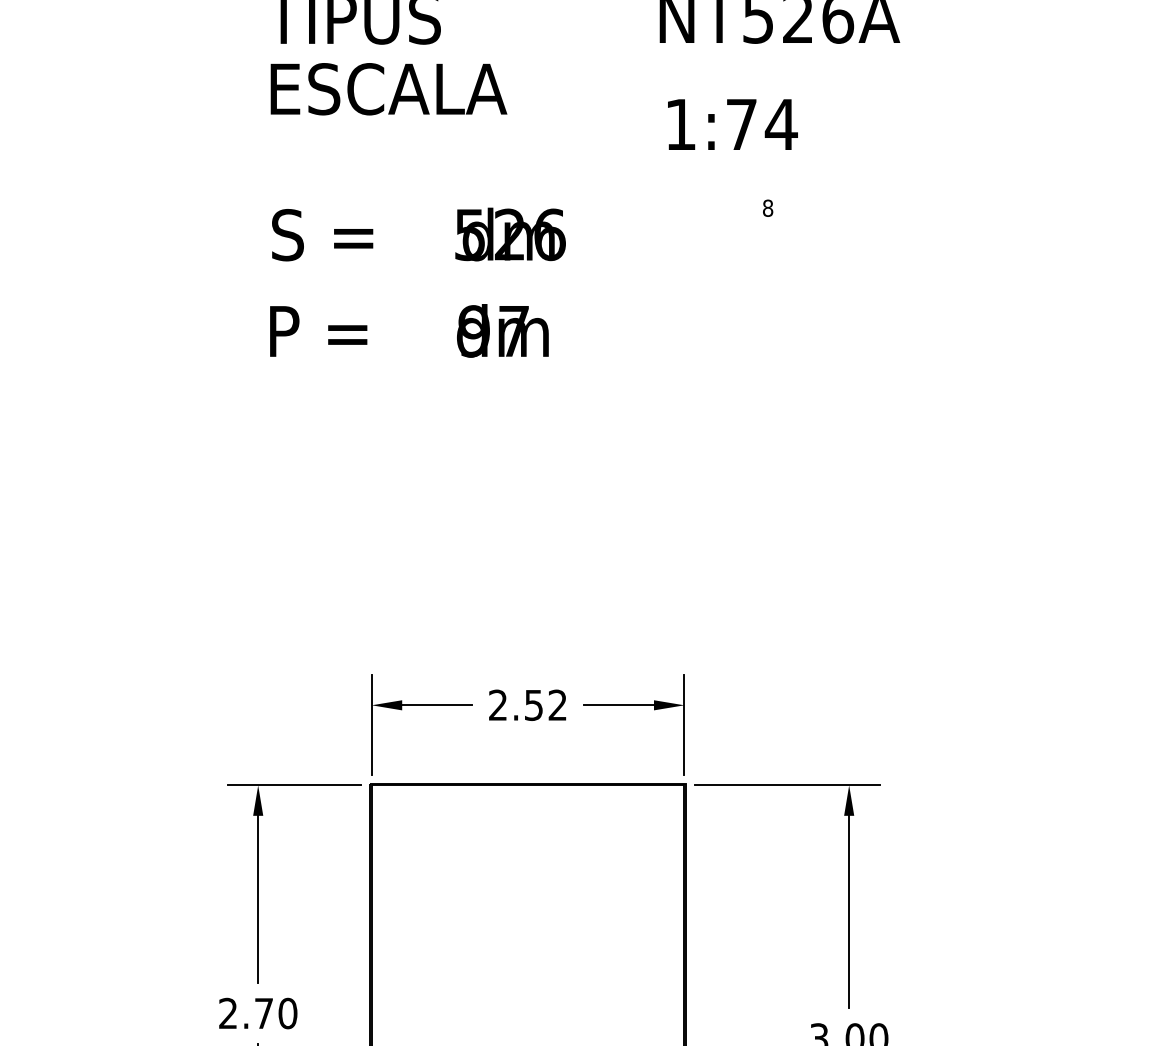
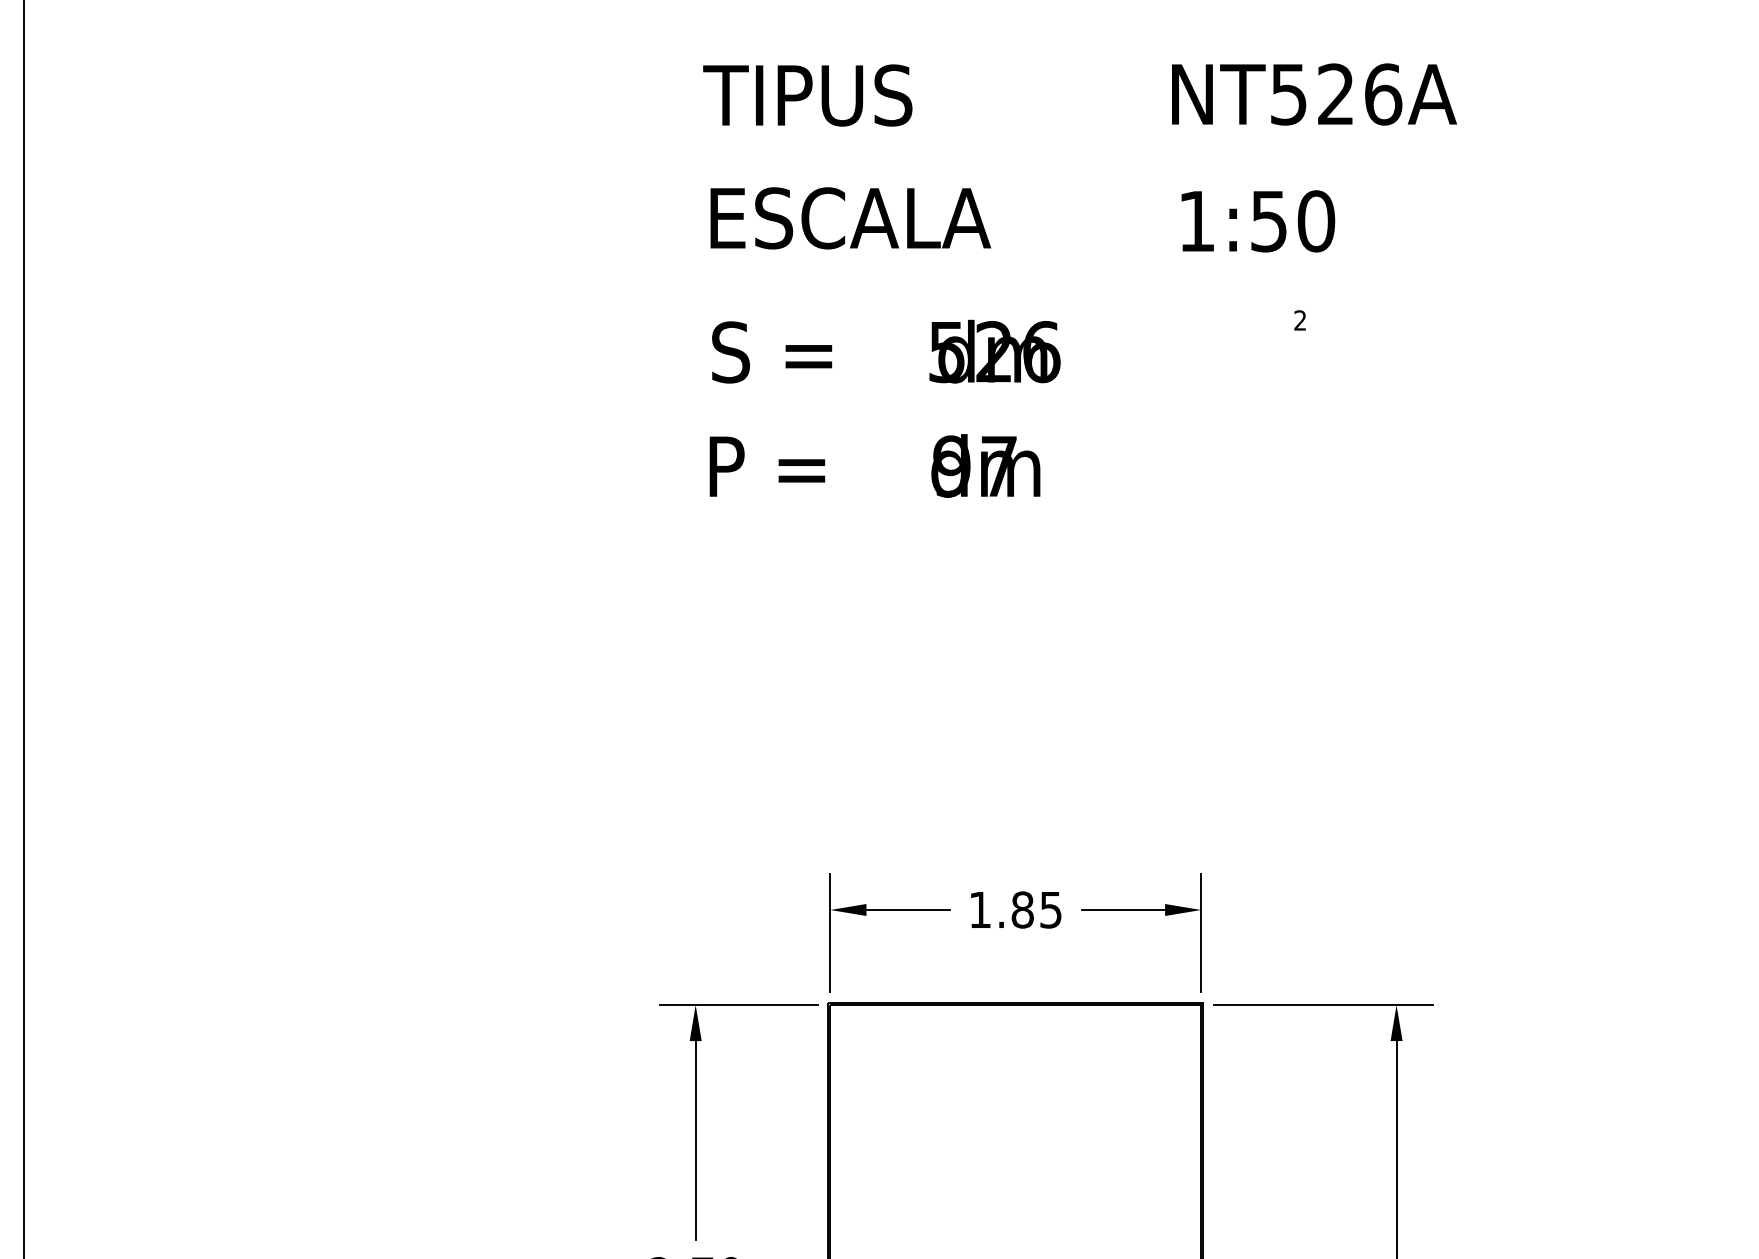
text: (388, 89) -> (850, 218), moved
text: (762, 124) -> (1293, 221), 1:74 -> 1:50
text: (768, 208) -> (1300, 320), 8 -> 2
text: (527, 704) -> (1015, 909), 2.52 -> 1.85

